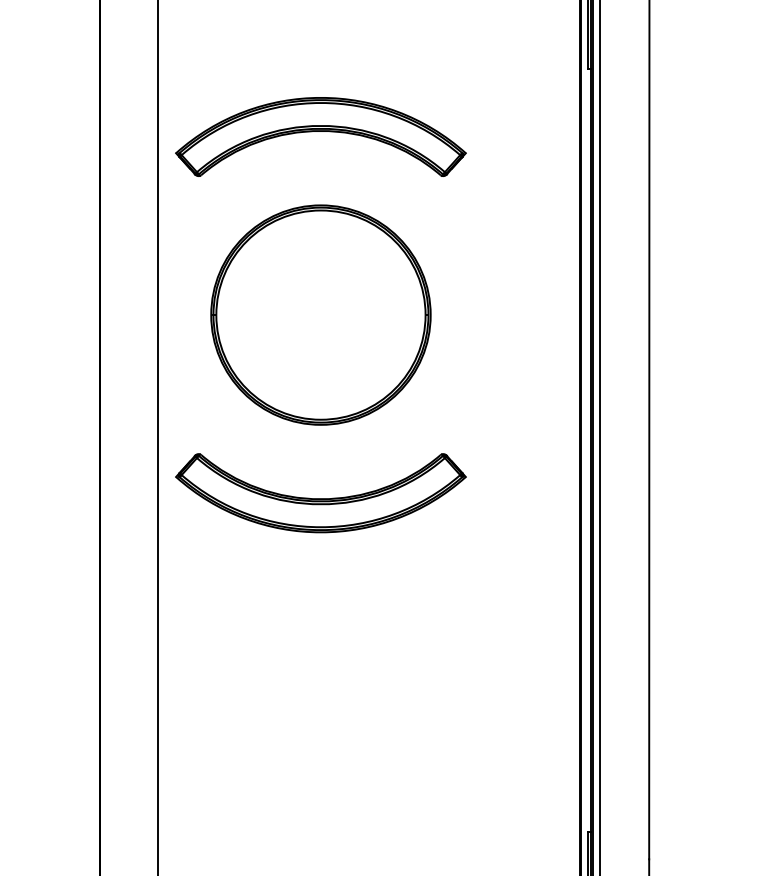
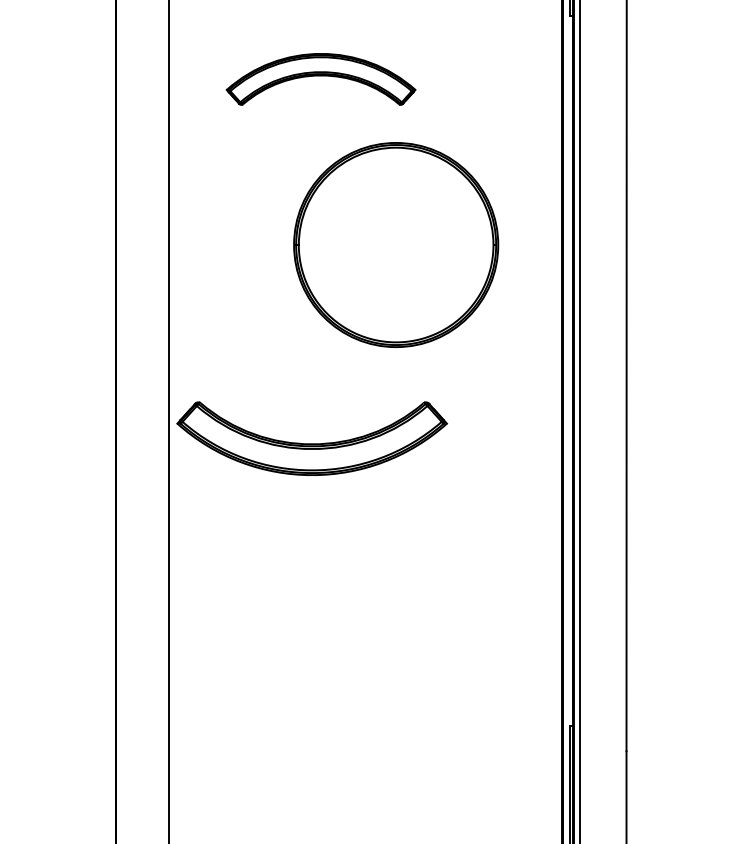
part: (320, 137) -> (320, 79), size x0.7
part: (321, 314) -> (396, 244), moved
part: (320, 492) -> (311, 438), moved

